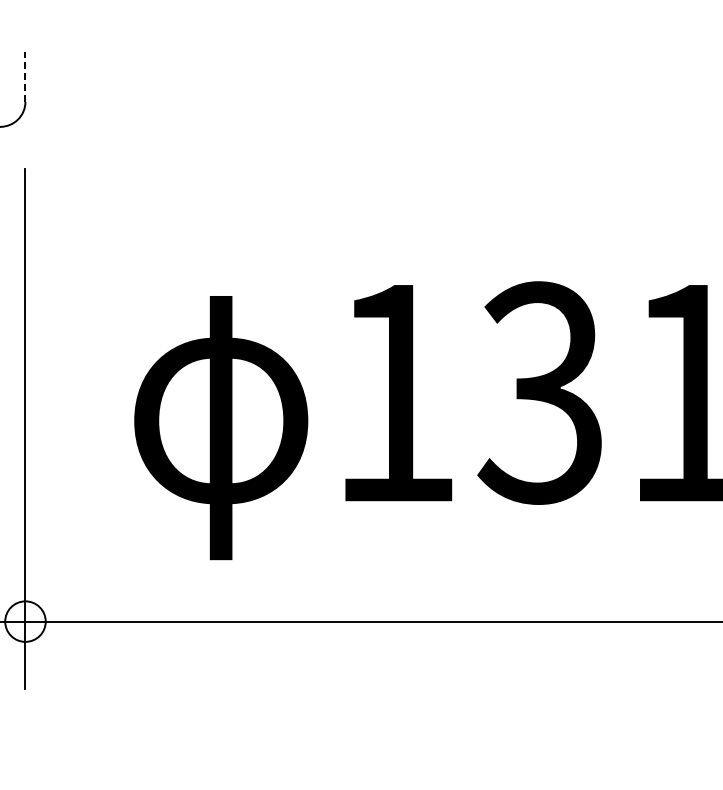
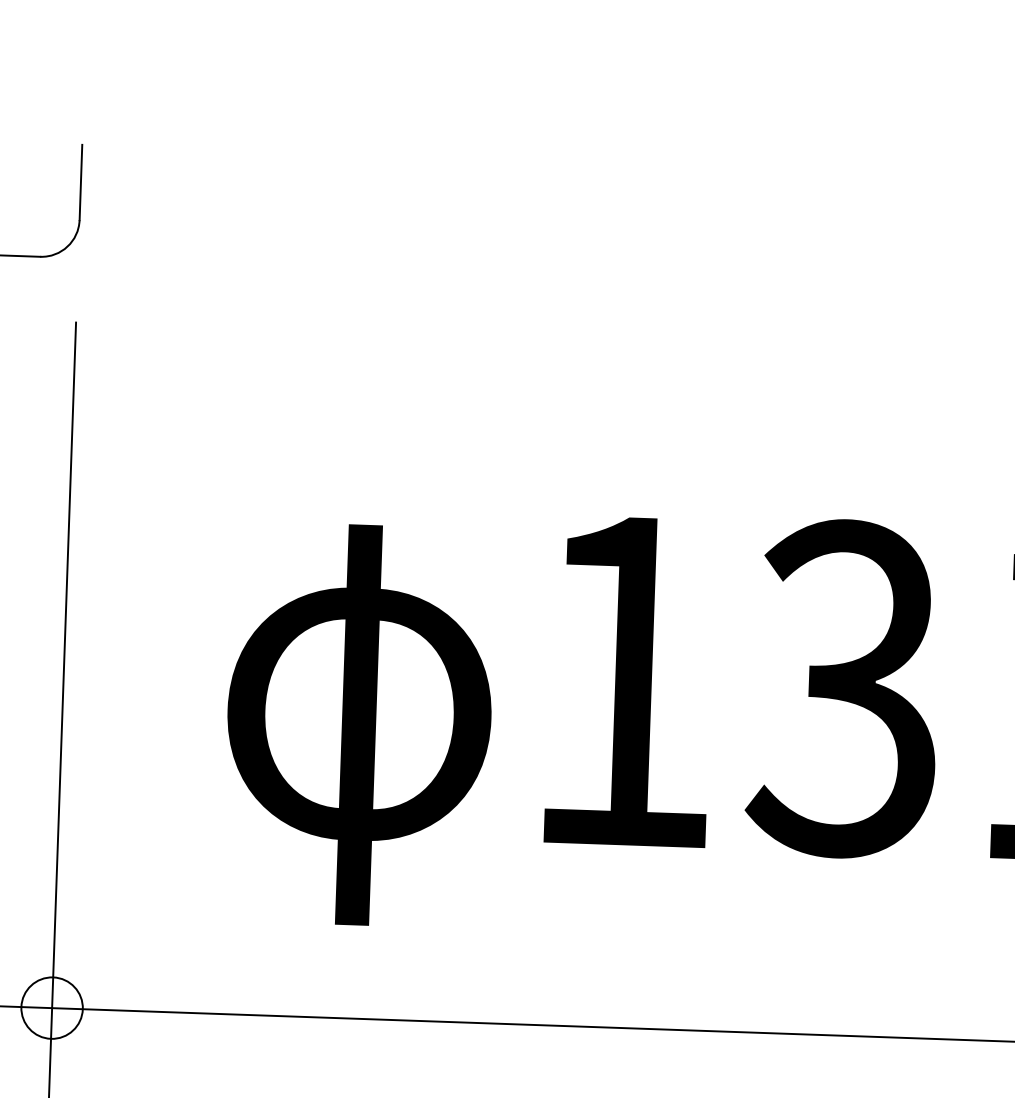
line: (25, 76) -> (81, 181), dashed -> solid

